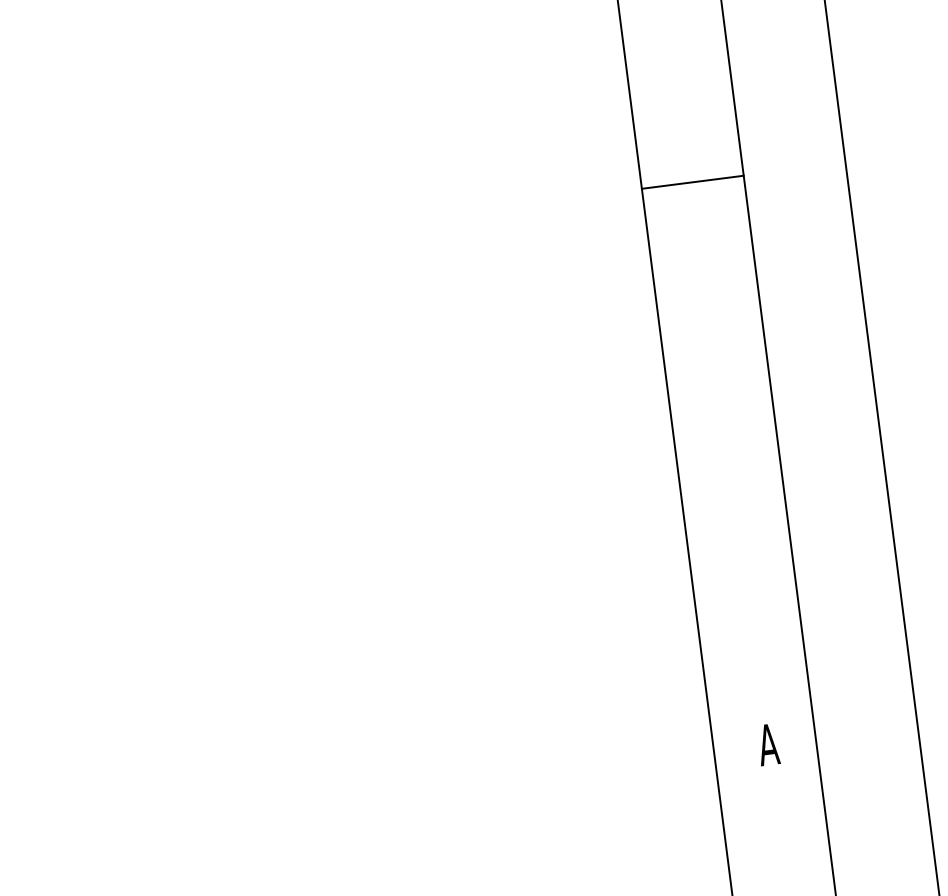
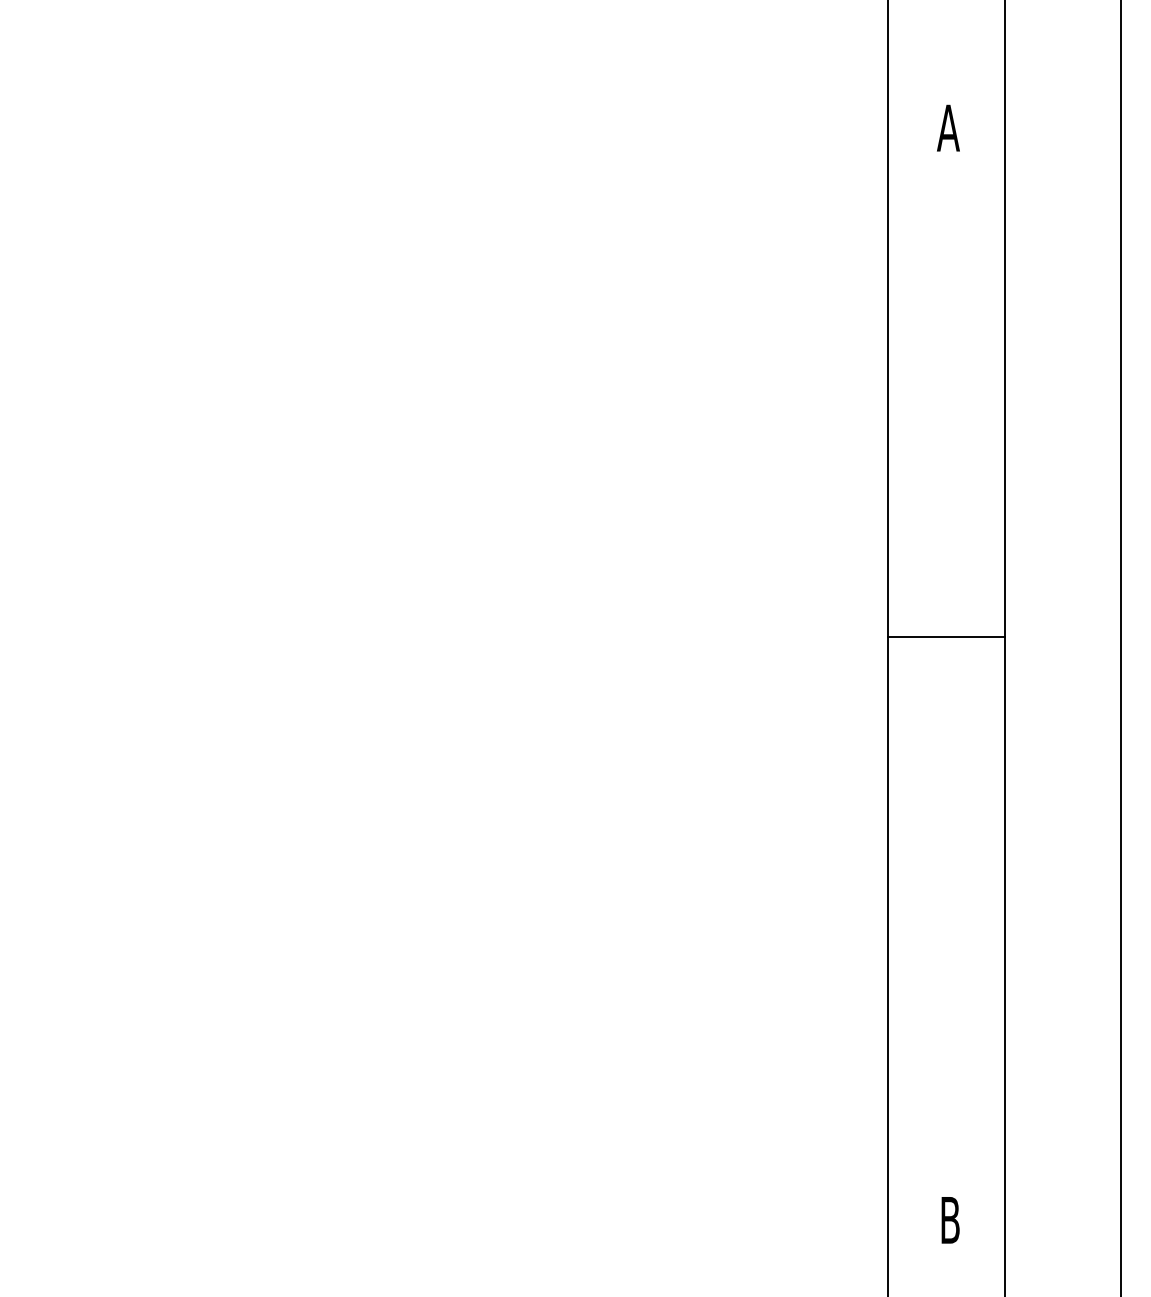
line: (692, 182) -> (945, 636), moved
text: (767, 745) -> (949, 1220), A -> B

